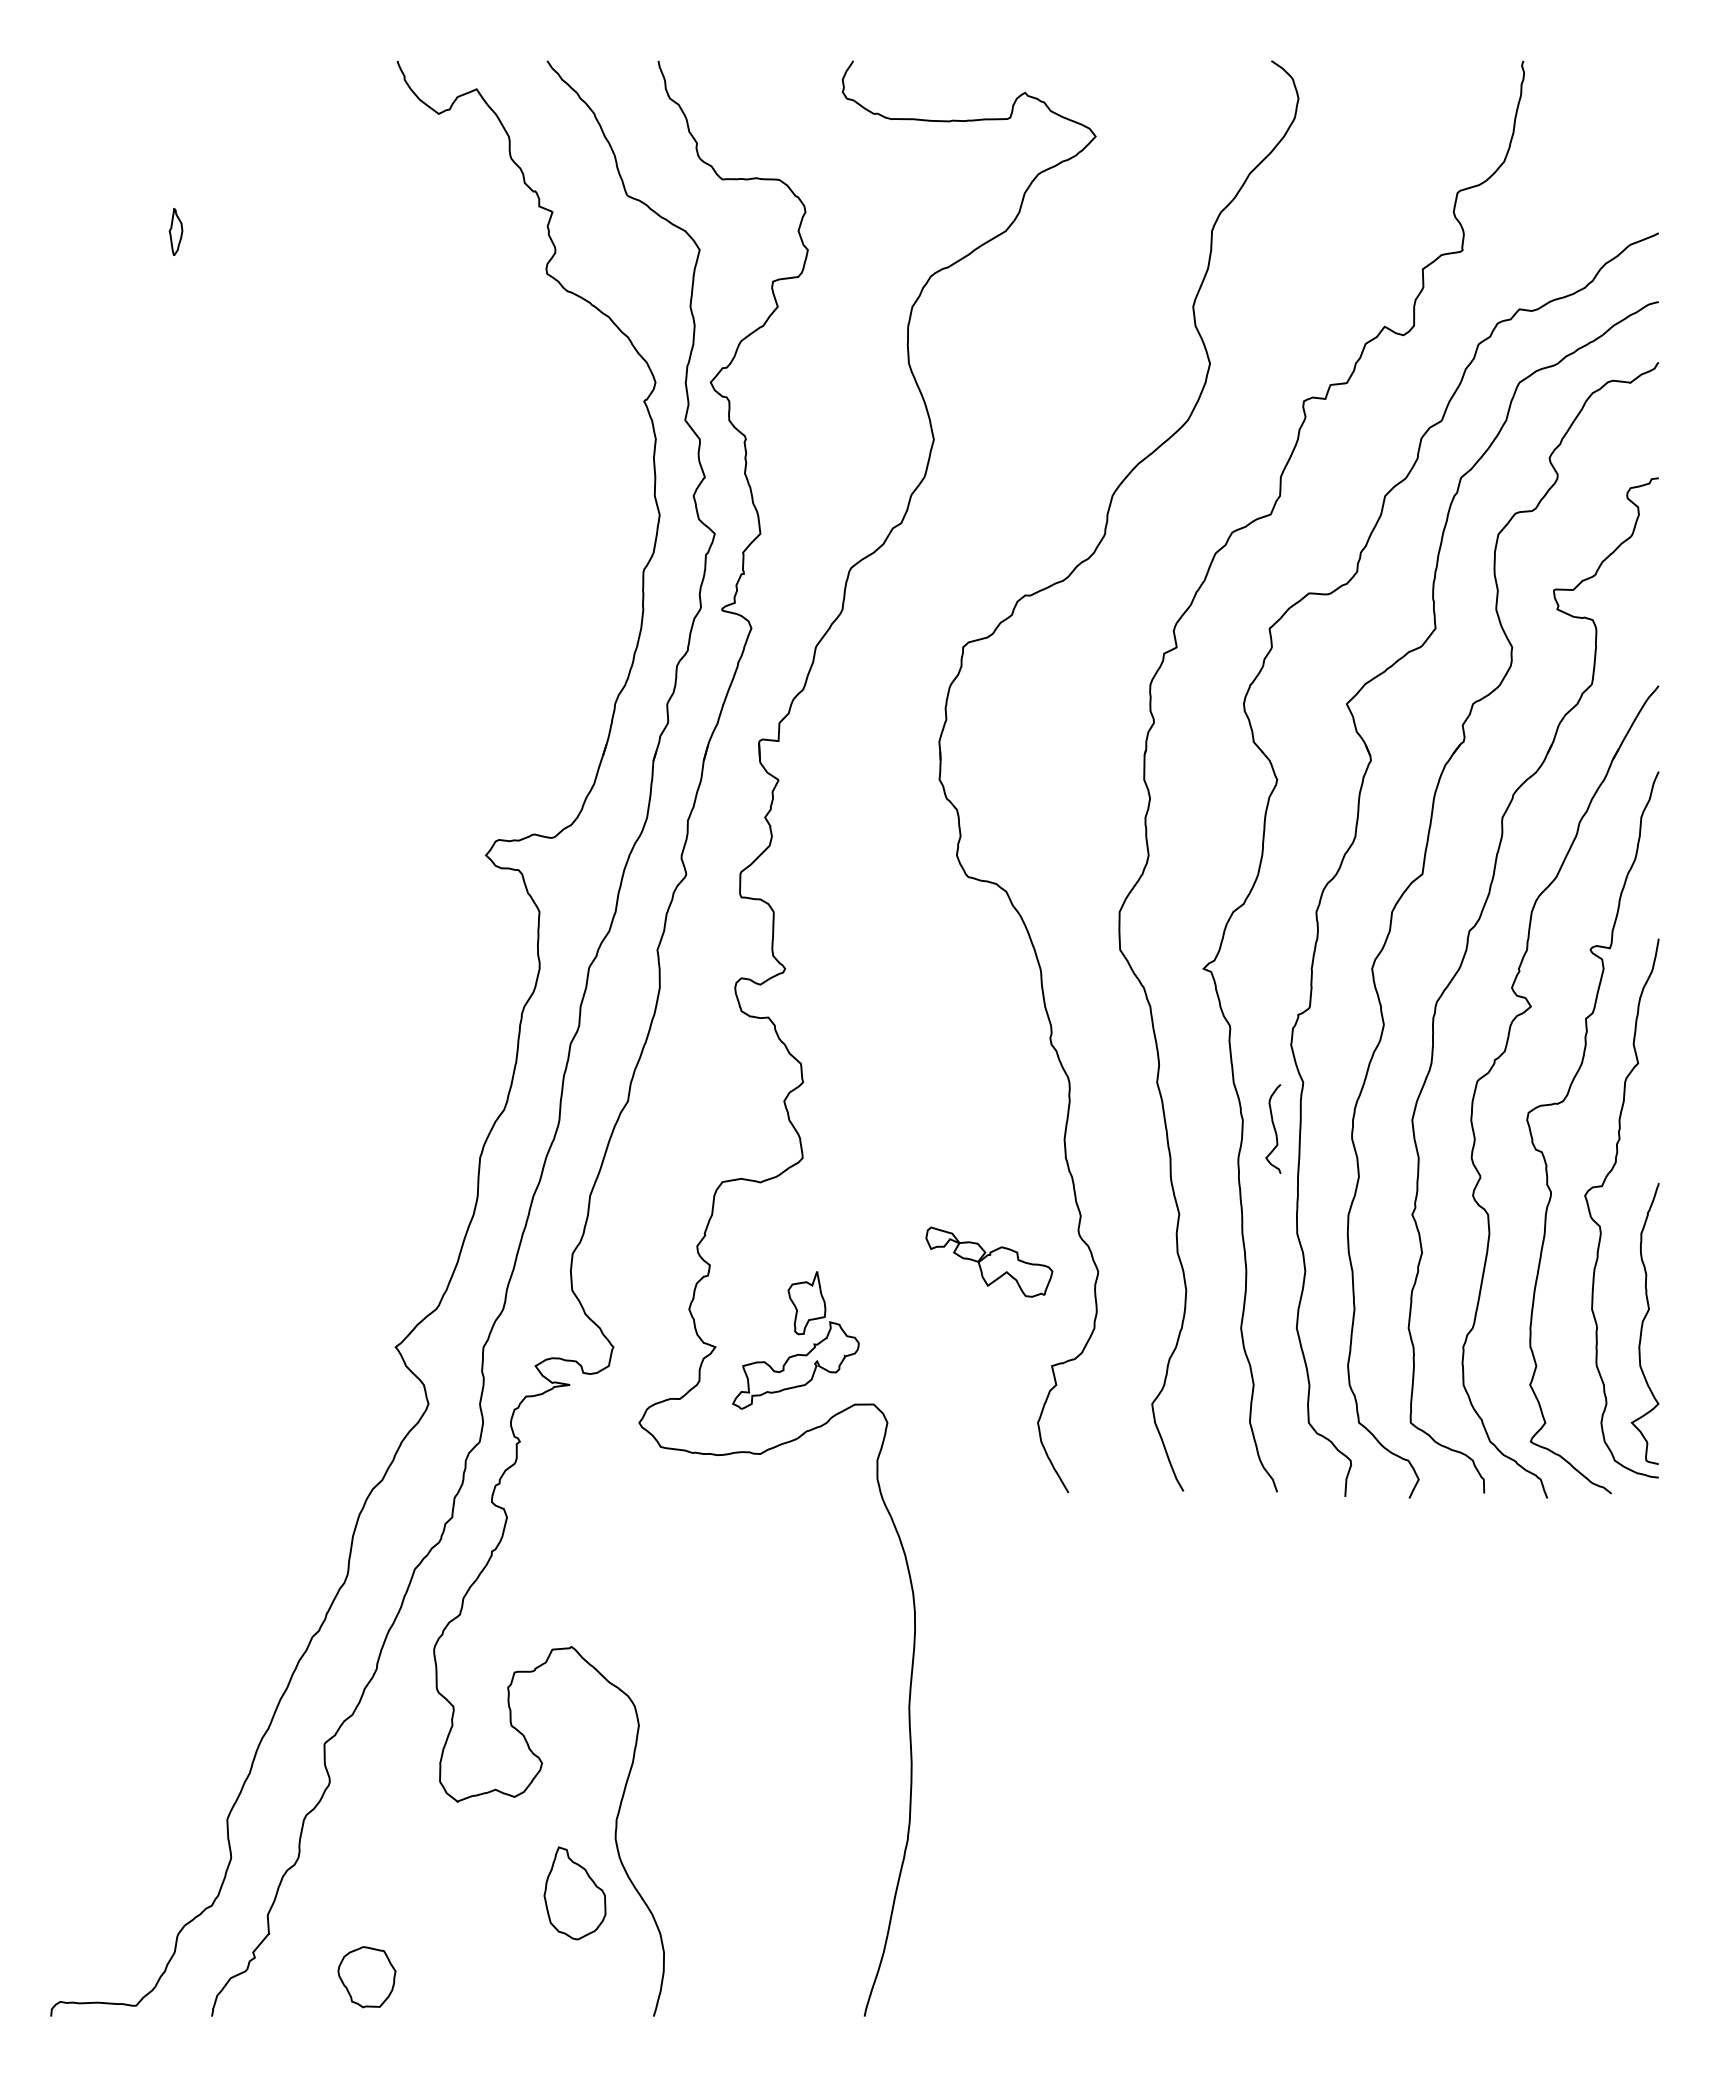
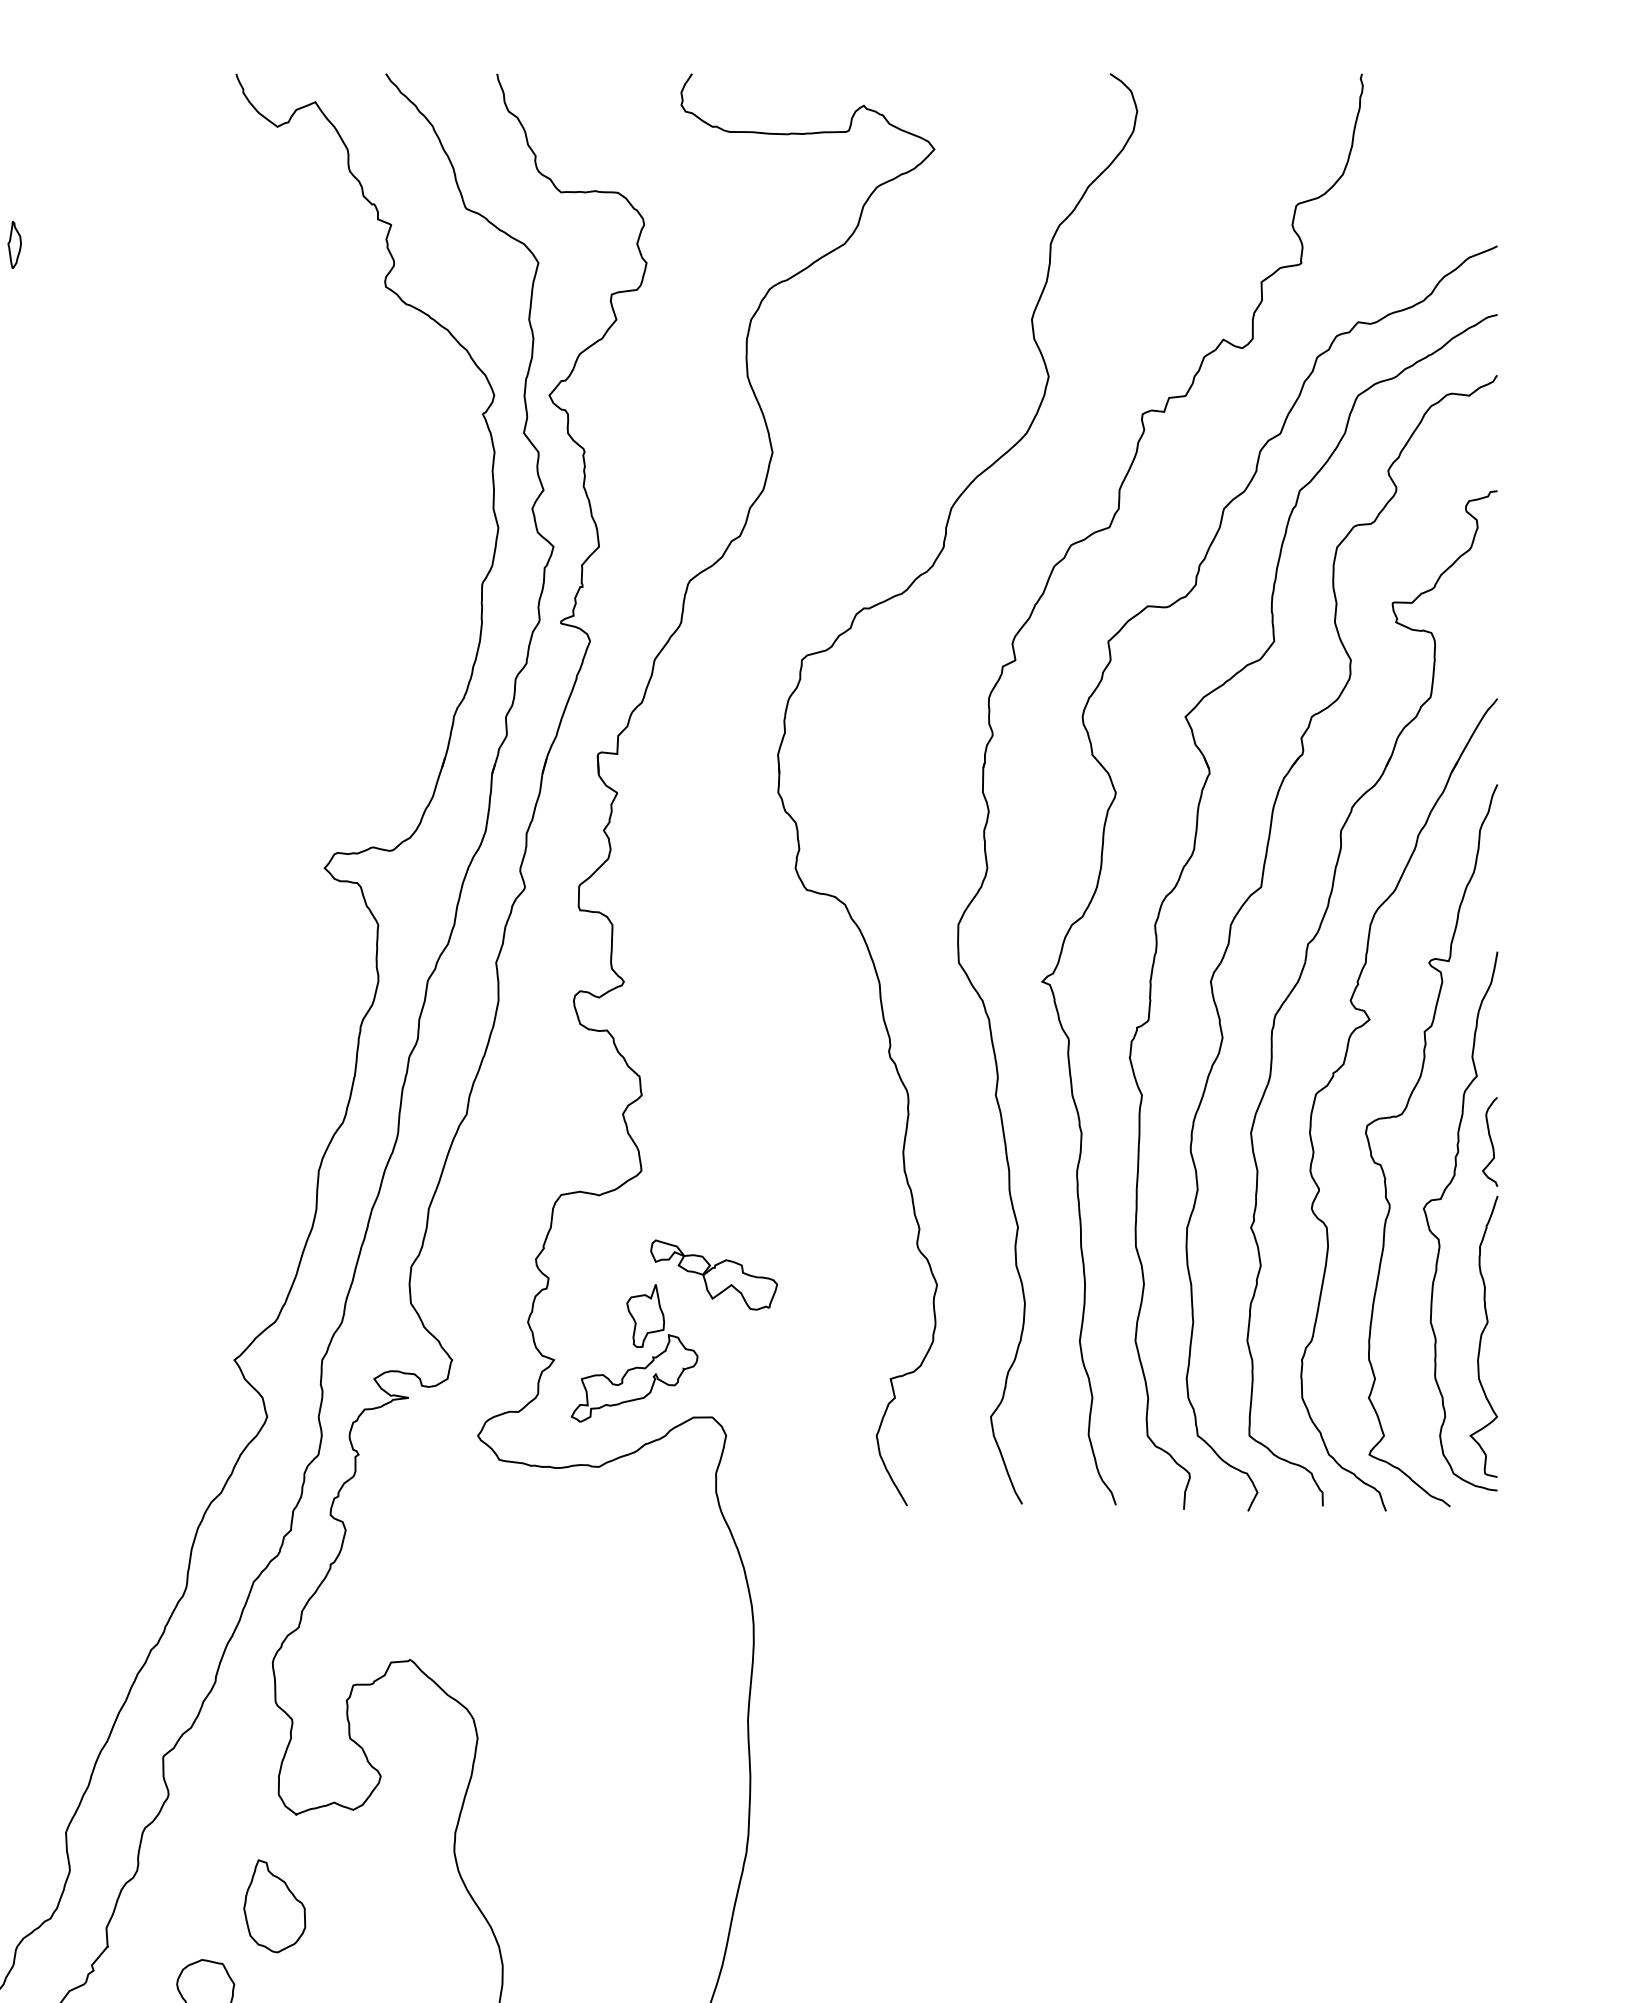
curve: (1273, 1128) -> (1490, 1141), moved
part: (989, 1261) -> (714, 1274), moved
part: (574, 1893) -> (274, 1906), moved

